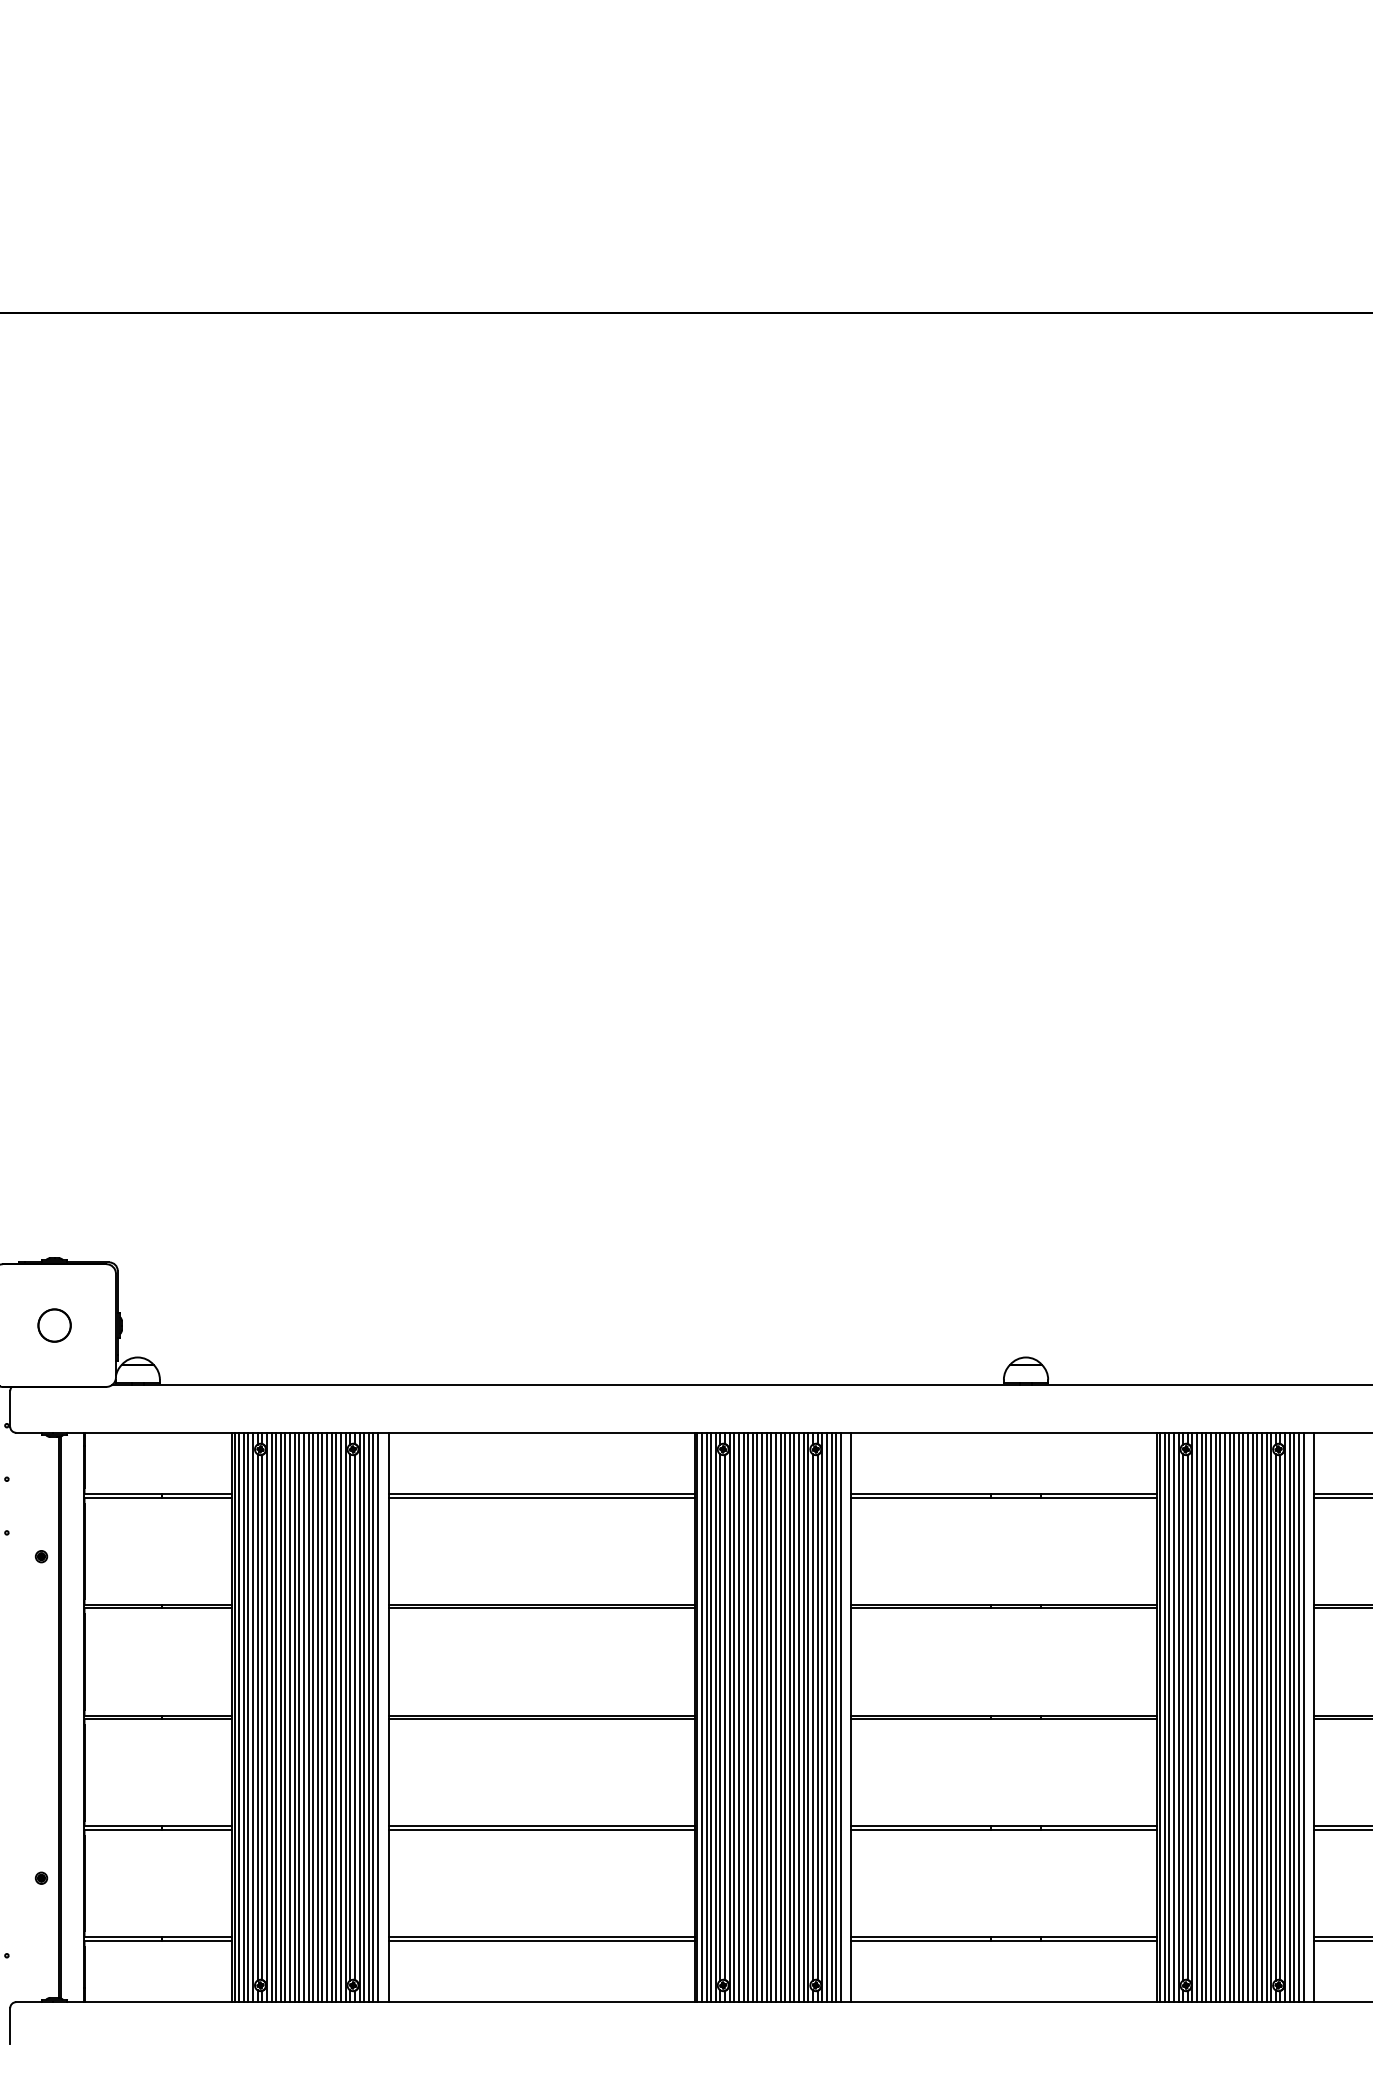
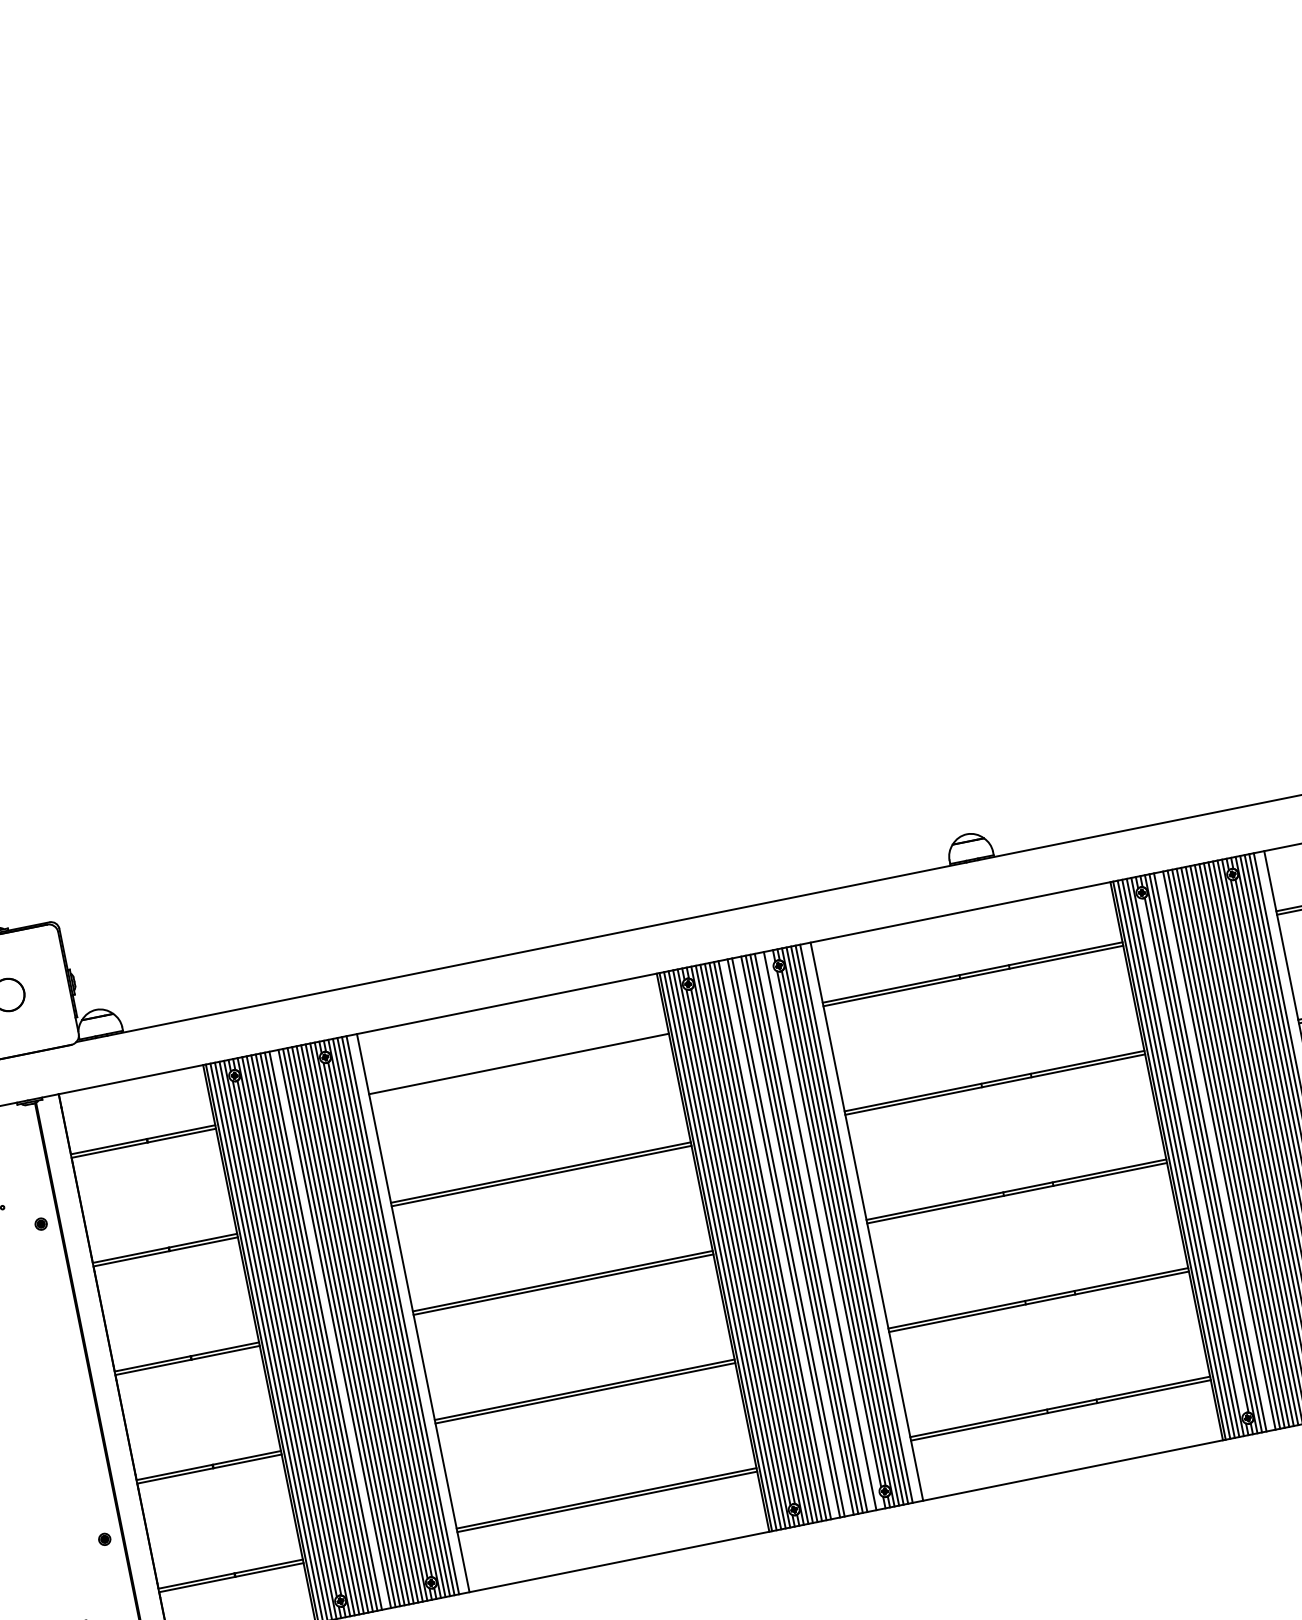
line: (541, 1497) -> (519, 1067), removed
line: (303, 1717) -> (329, 1330), removed
line: (762, 1717) -> (779, 1239), removed
line: (775, 1717) -> (792, 1236), removed
line: (799, 1717) -> (816, 1231), removed
line: (808, 1717) -> (824, 1230), removed
line: (1183, 1717) -> (1192, 1156), removed
line: (1206, 1717) -> (1214, 1151), removed

